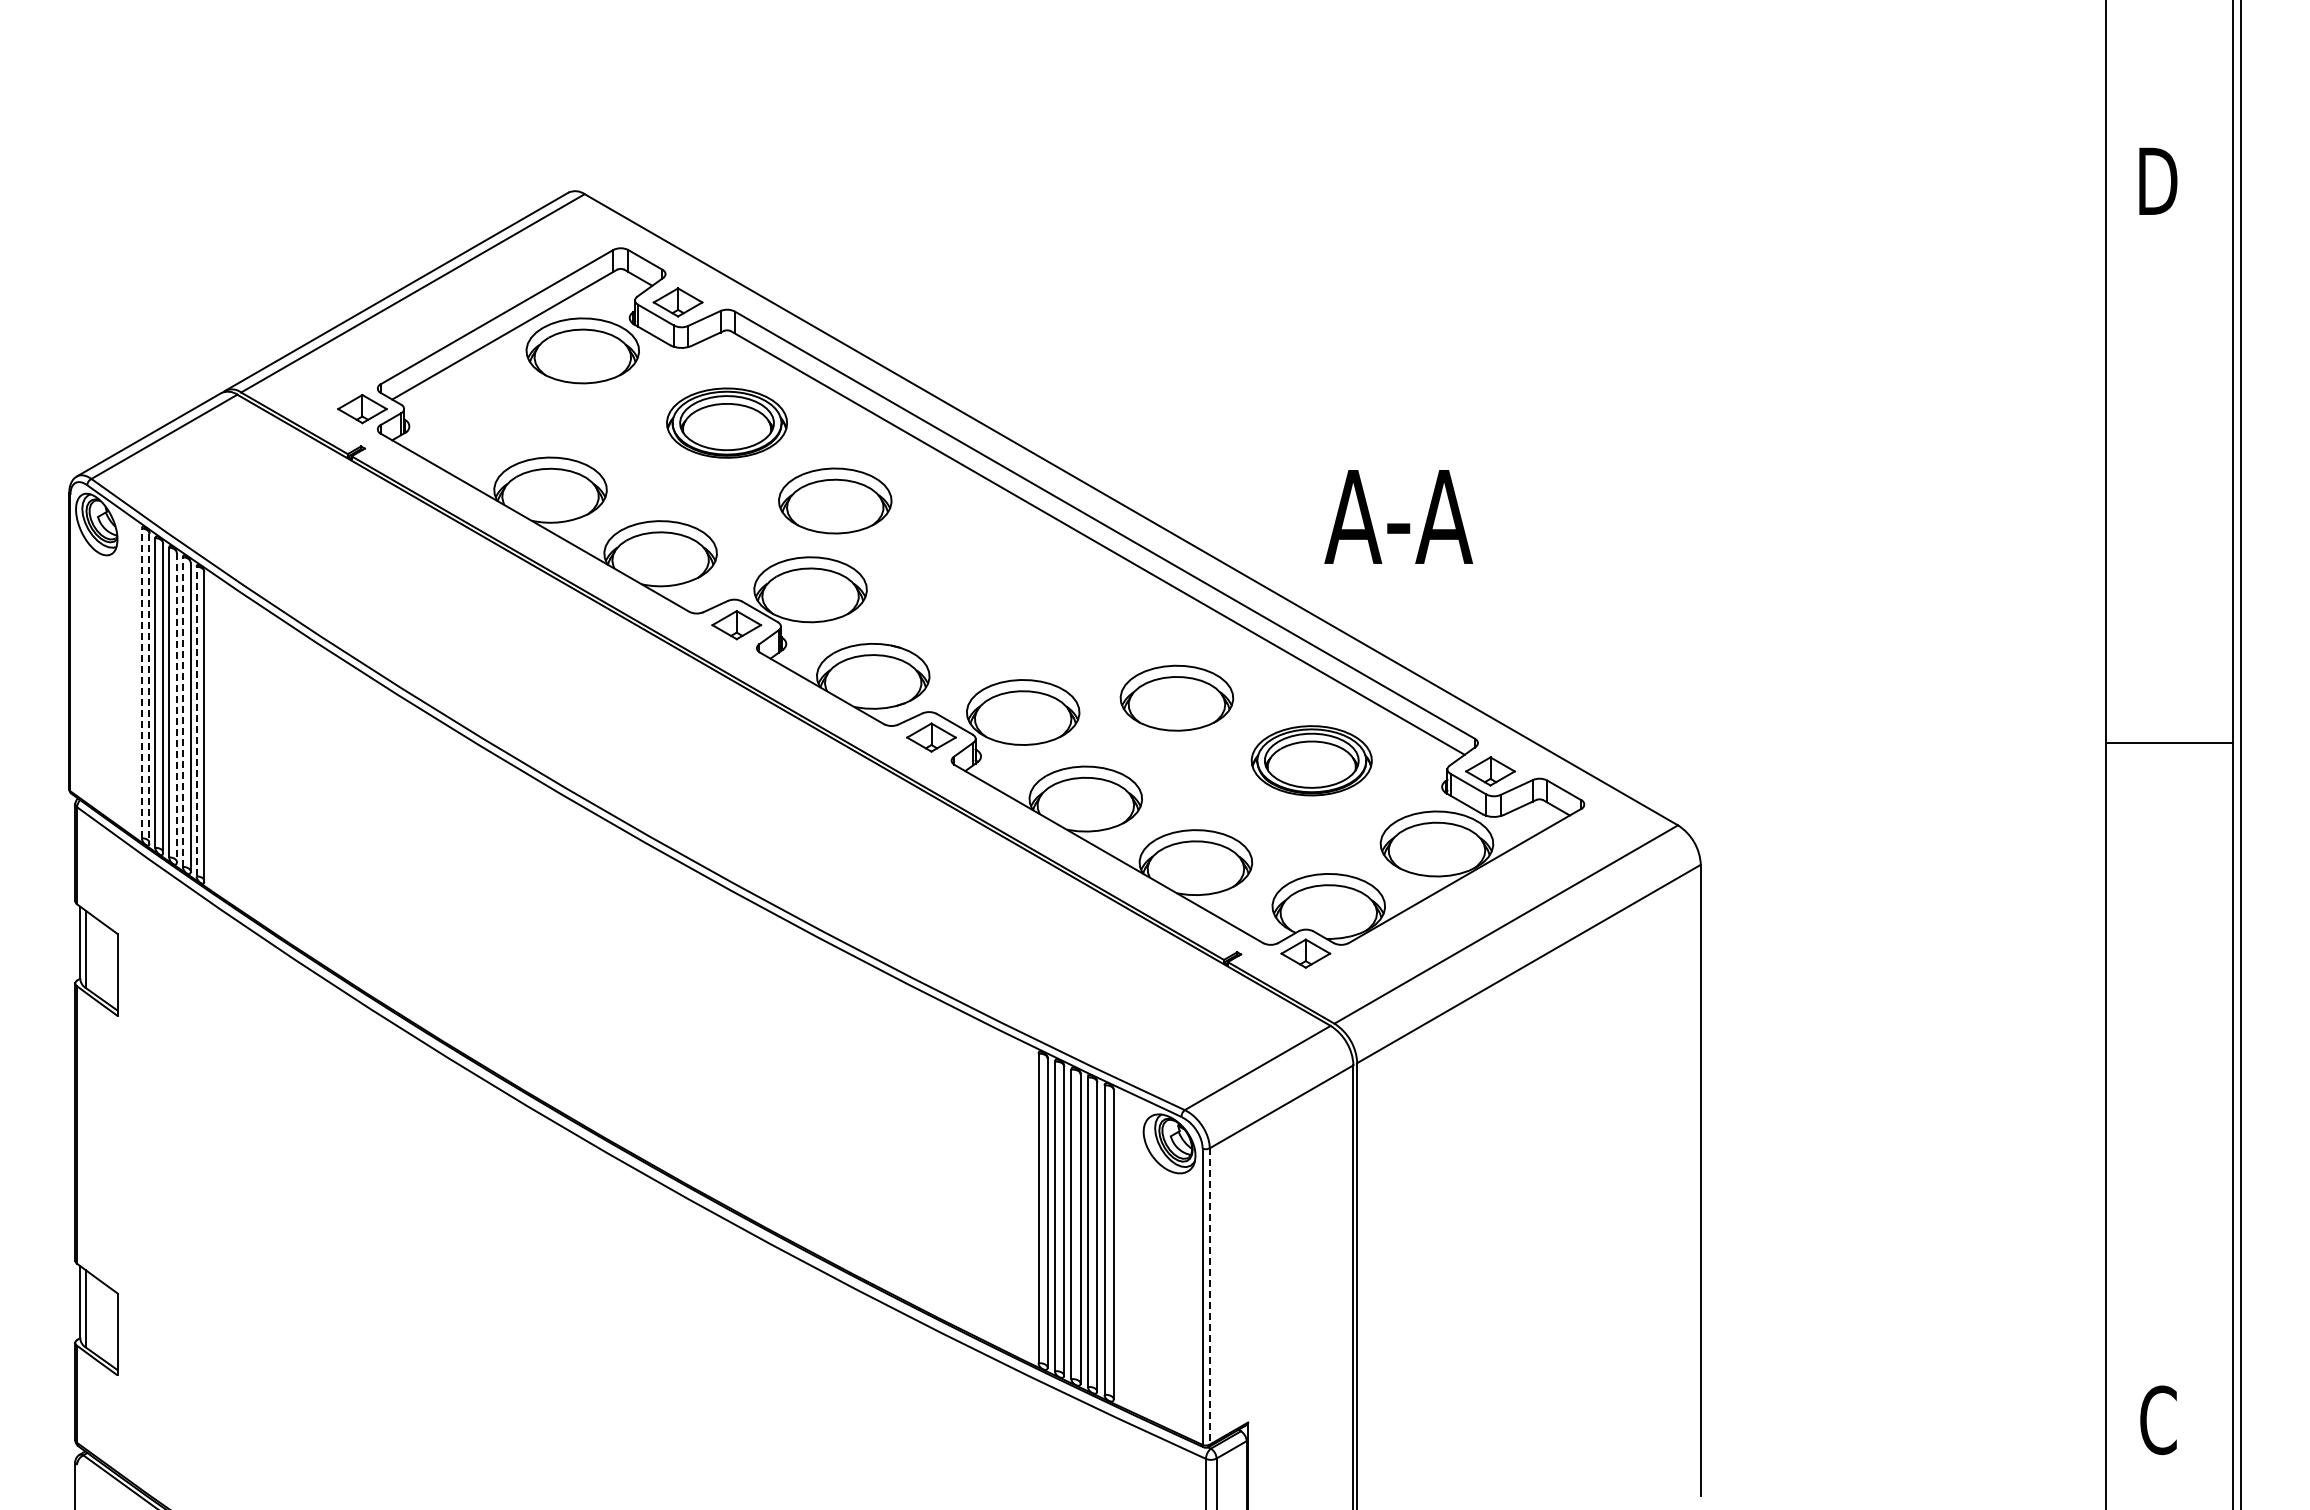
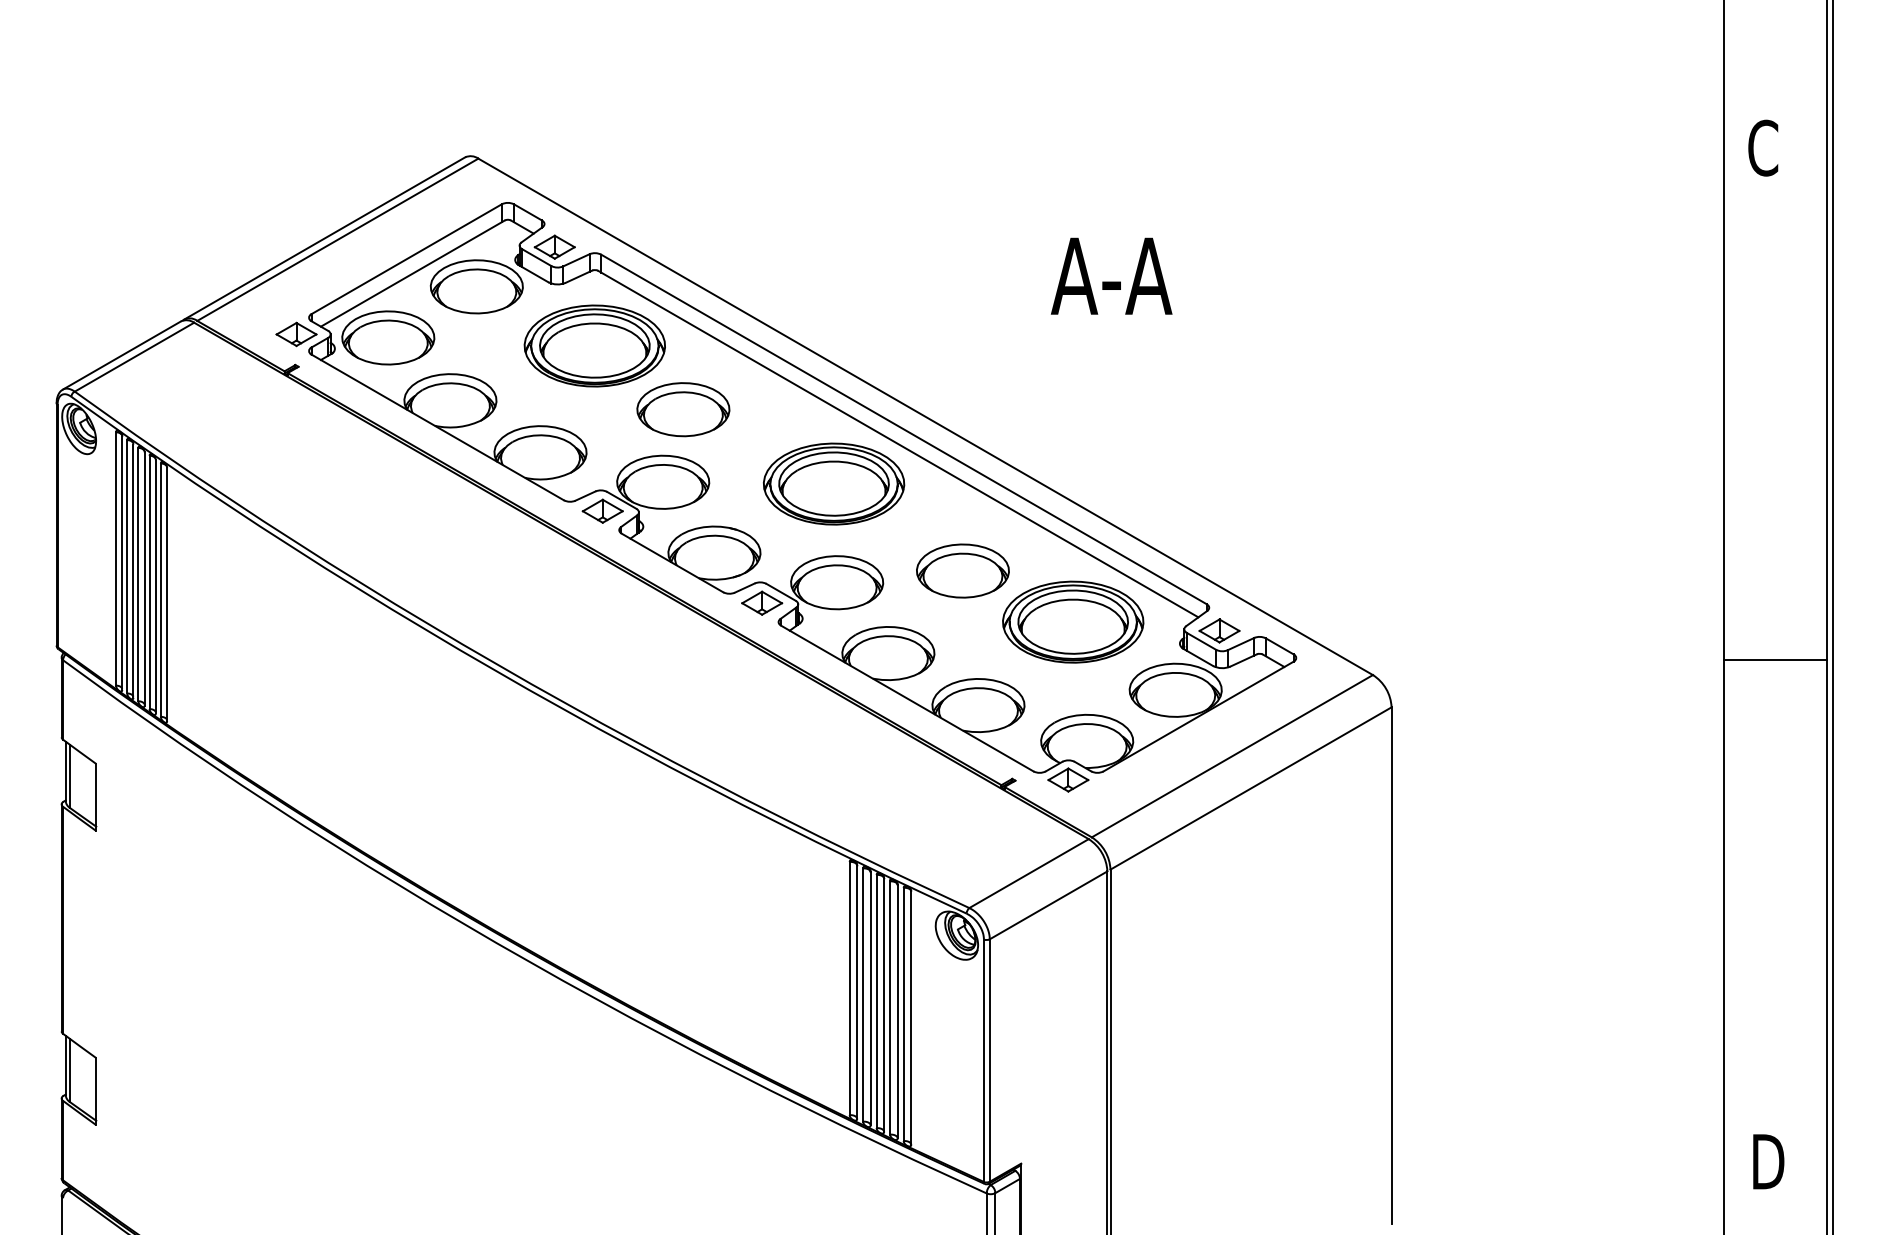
text: (2156, 181) -> (1764, 148), D -> C
part: (474, 413) -> (388, 338), added
part: (726, 422) -> (594, 345), size x1.43
text: (1398, 516) -> (1111, 275), moved
part: (1019, 591) -> (834, 483), added
line: (141, 683) -> (115, 558), dashed -> solid
line: (149, 688) -> (122, 563), dashed -> solid
line: (176, 707) -> (144, 578), dashed -> solid
line: (182, 712) -> (149, 582), dashed -> solid
line: (196, 721) -> (160, 590), dashed -> solid
line: (2169, 743) -> (1775, 660), moved
part: (1311, 760) -> (1073, 622), size x1.43
line: (1209, 1296) -> (989, 1060), dashed -> solid
text: (2160, 1420) -> (1767, 1162), C -> D

